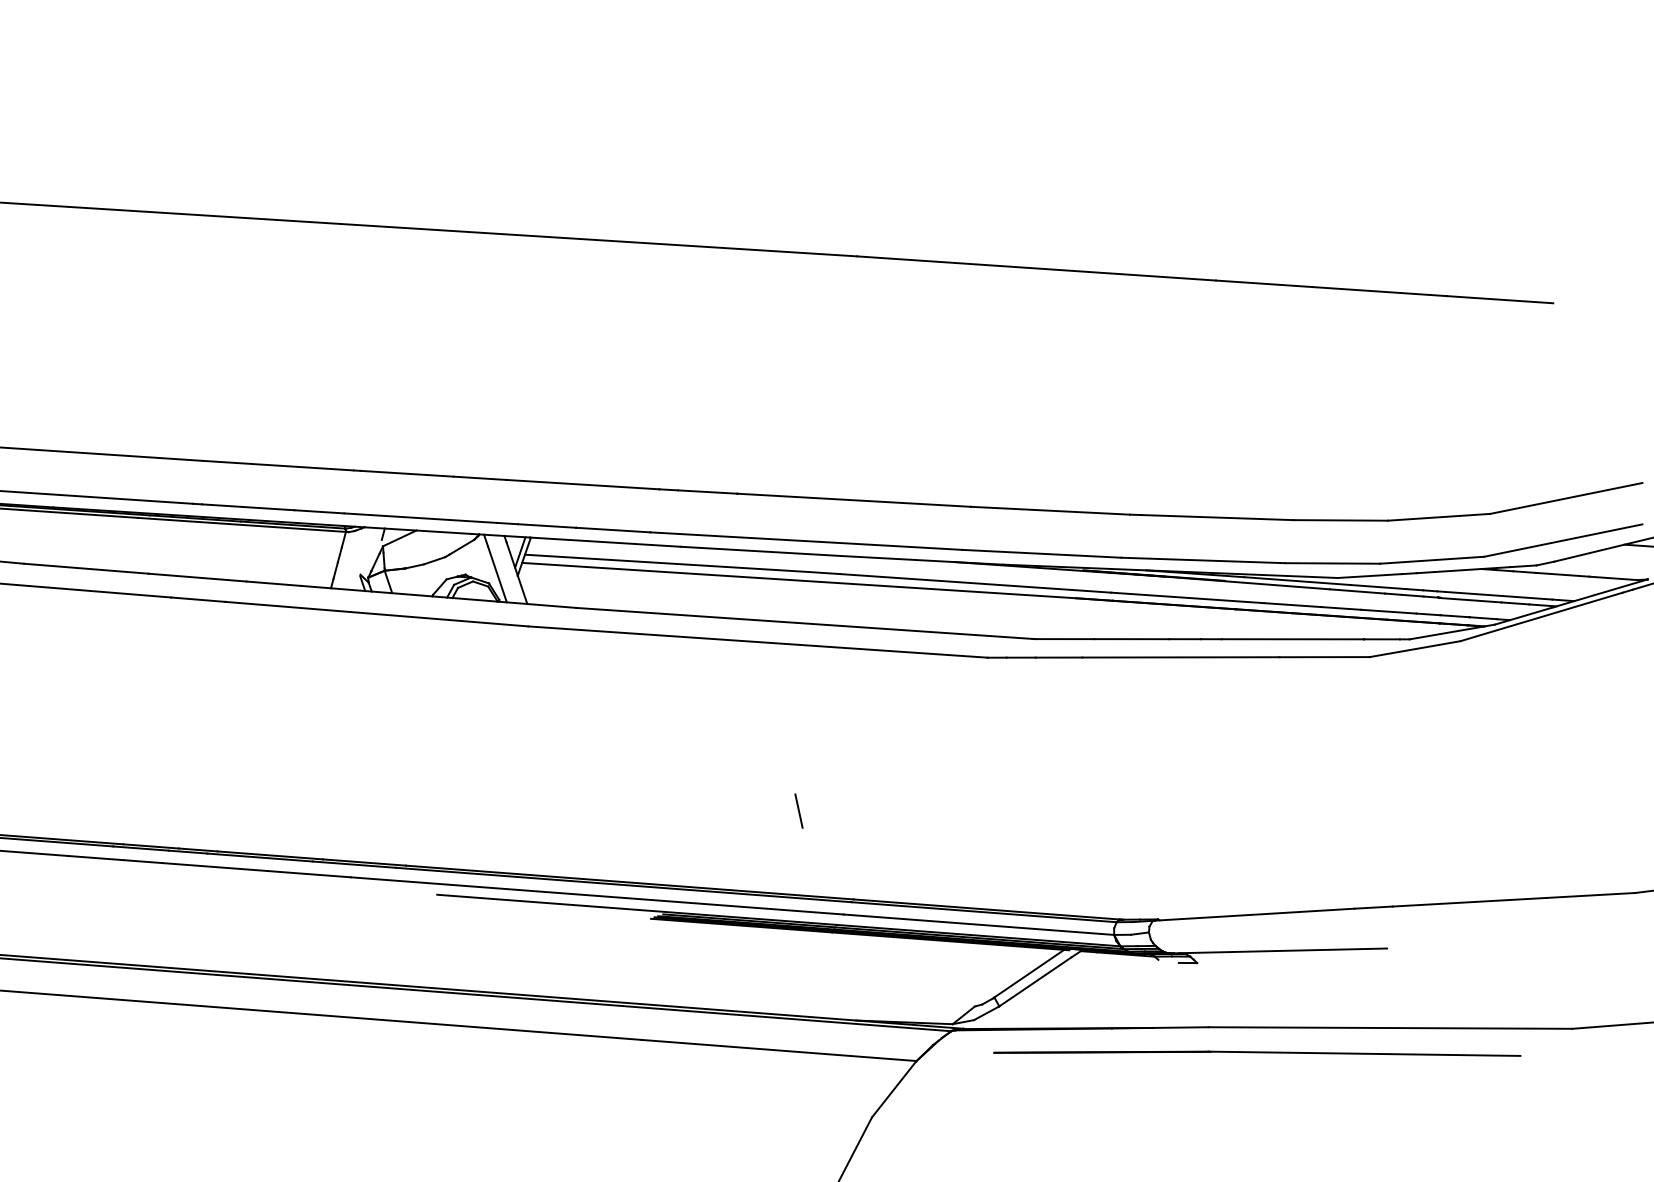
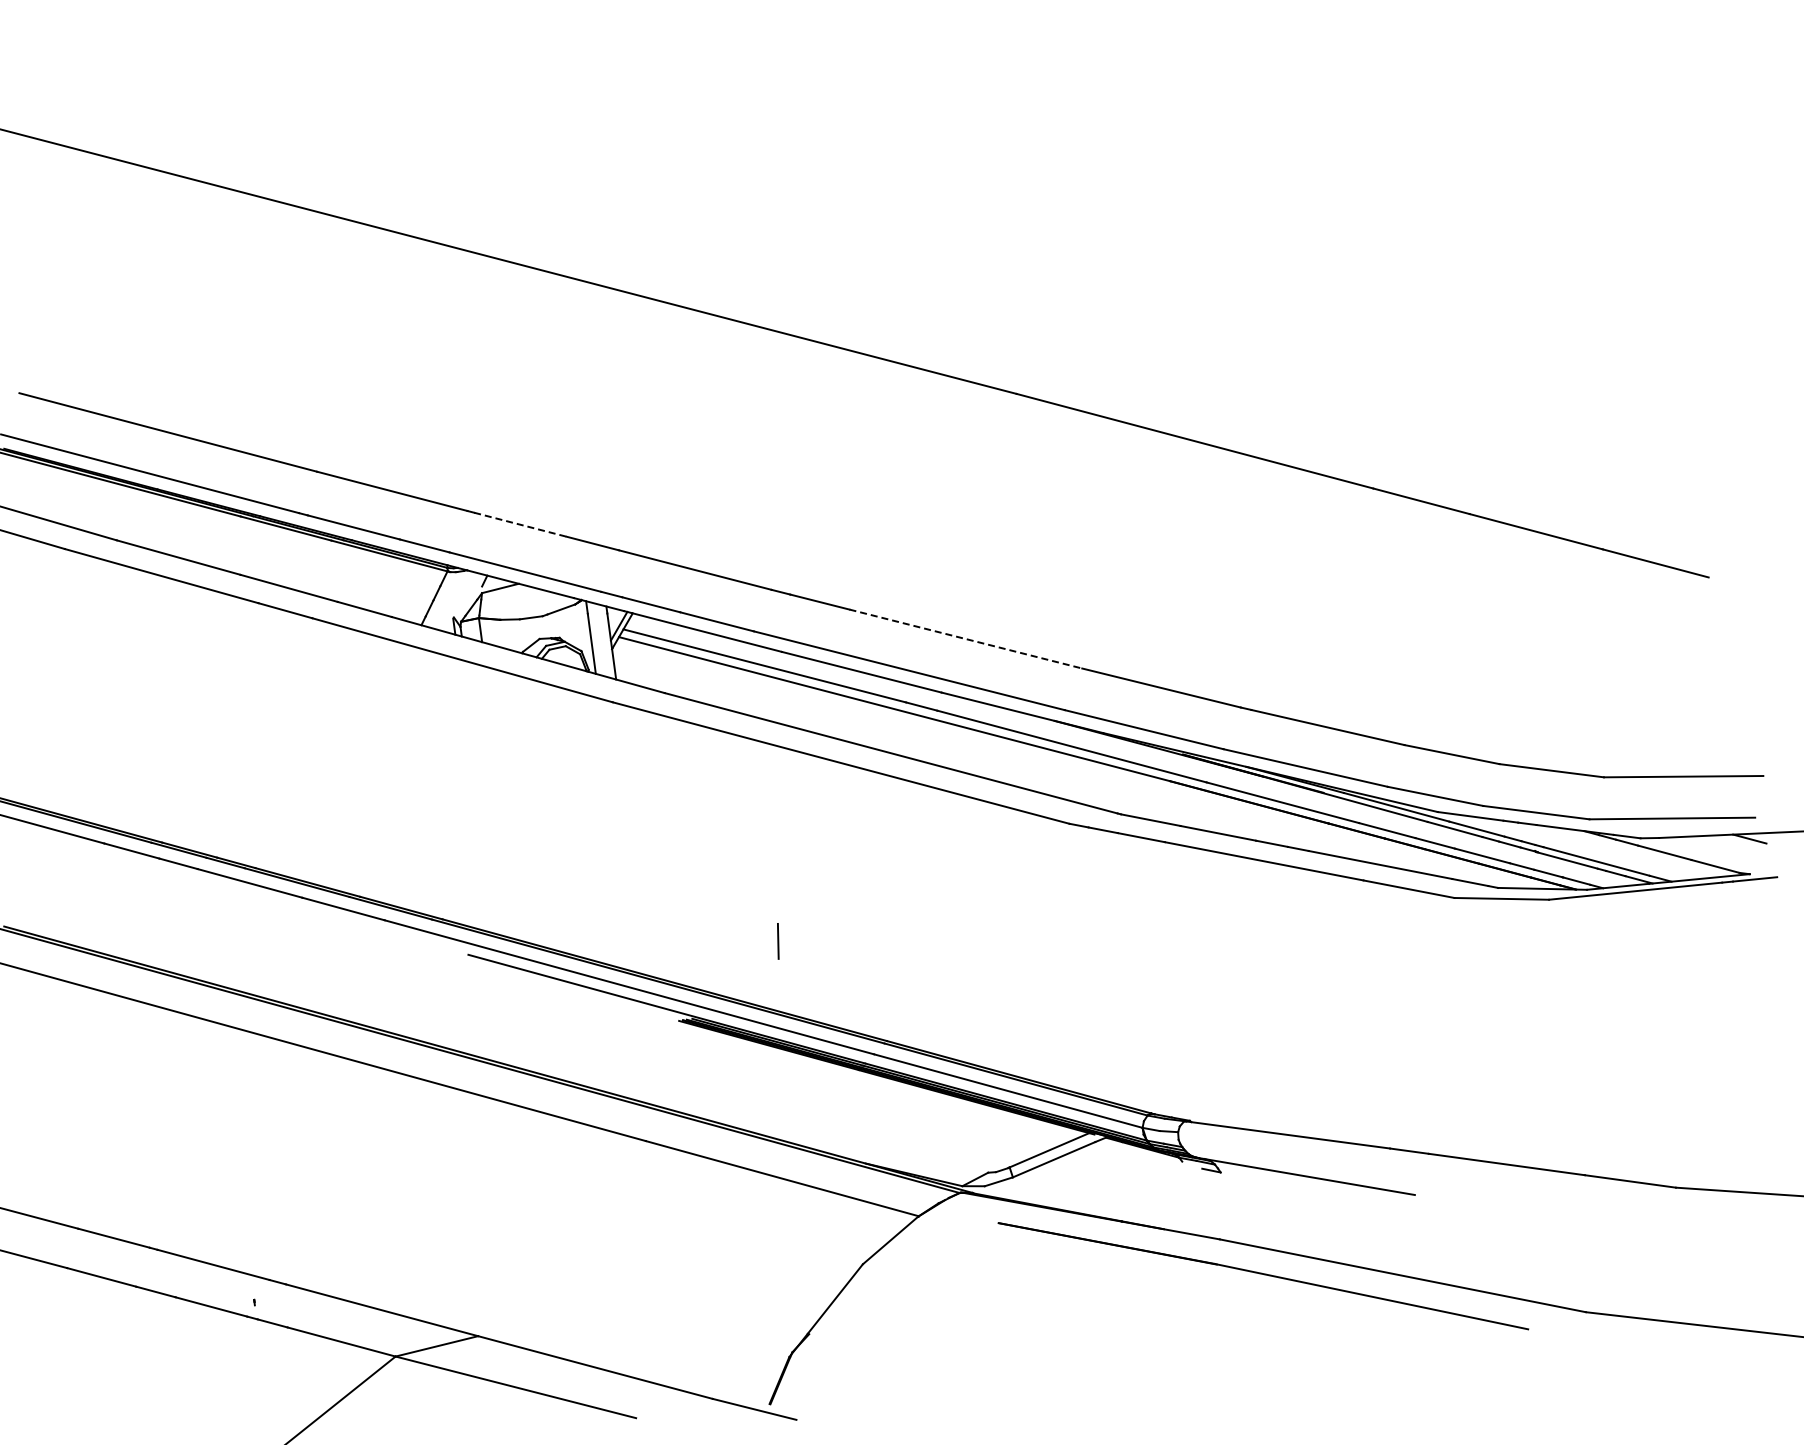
line: (407, 473) -> (520, 524), solid -> dashed
line: (854, 500) -> (966, 639), solid -> dashed
line: (799, 811) -> (778, 941), moved

